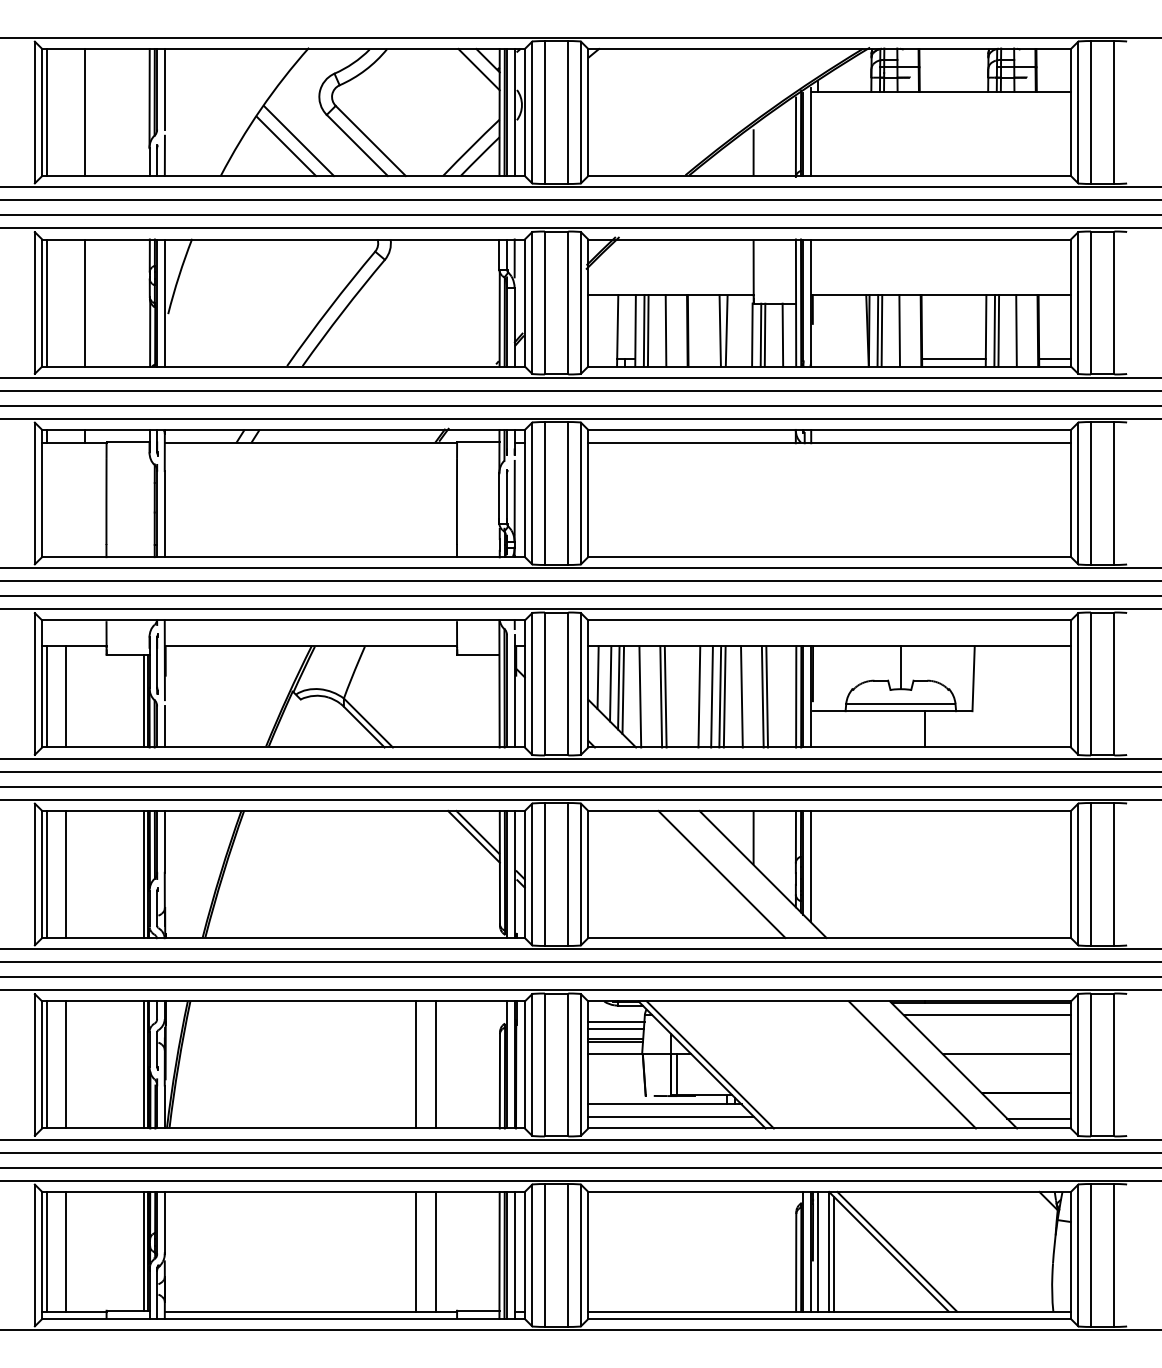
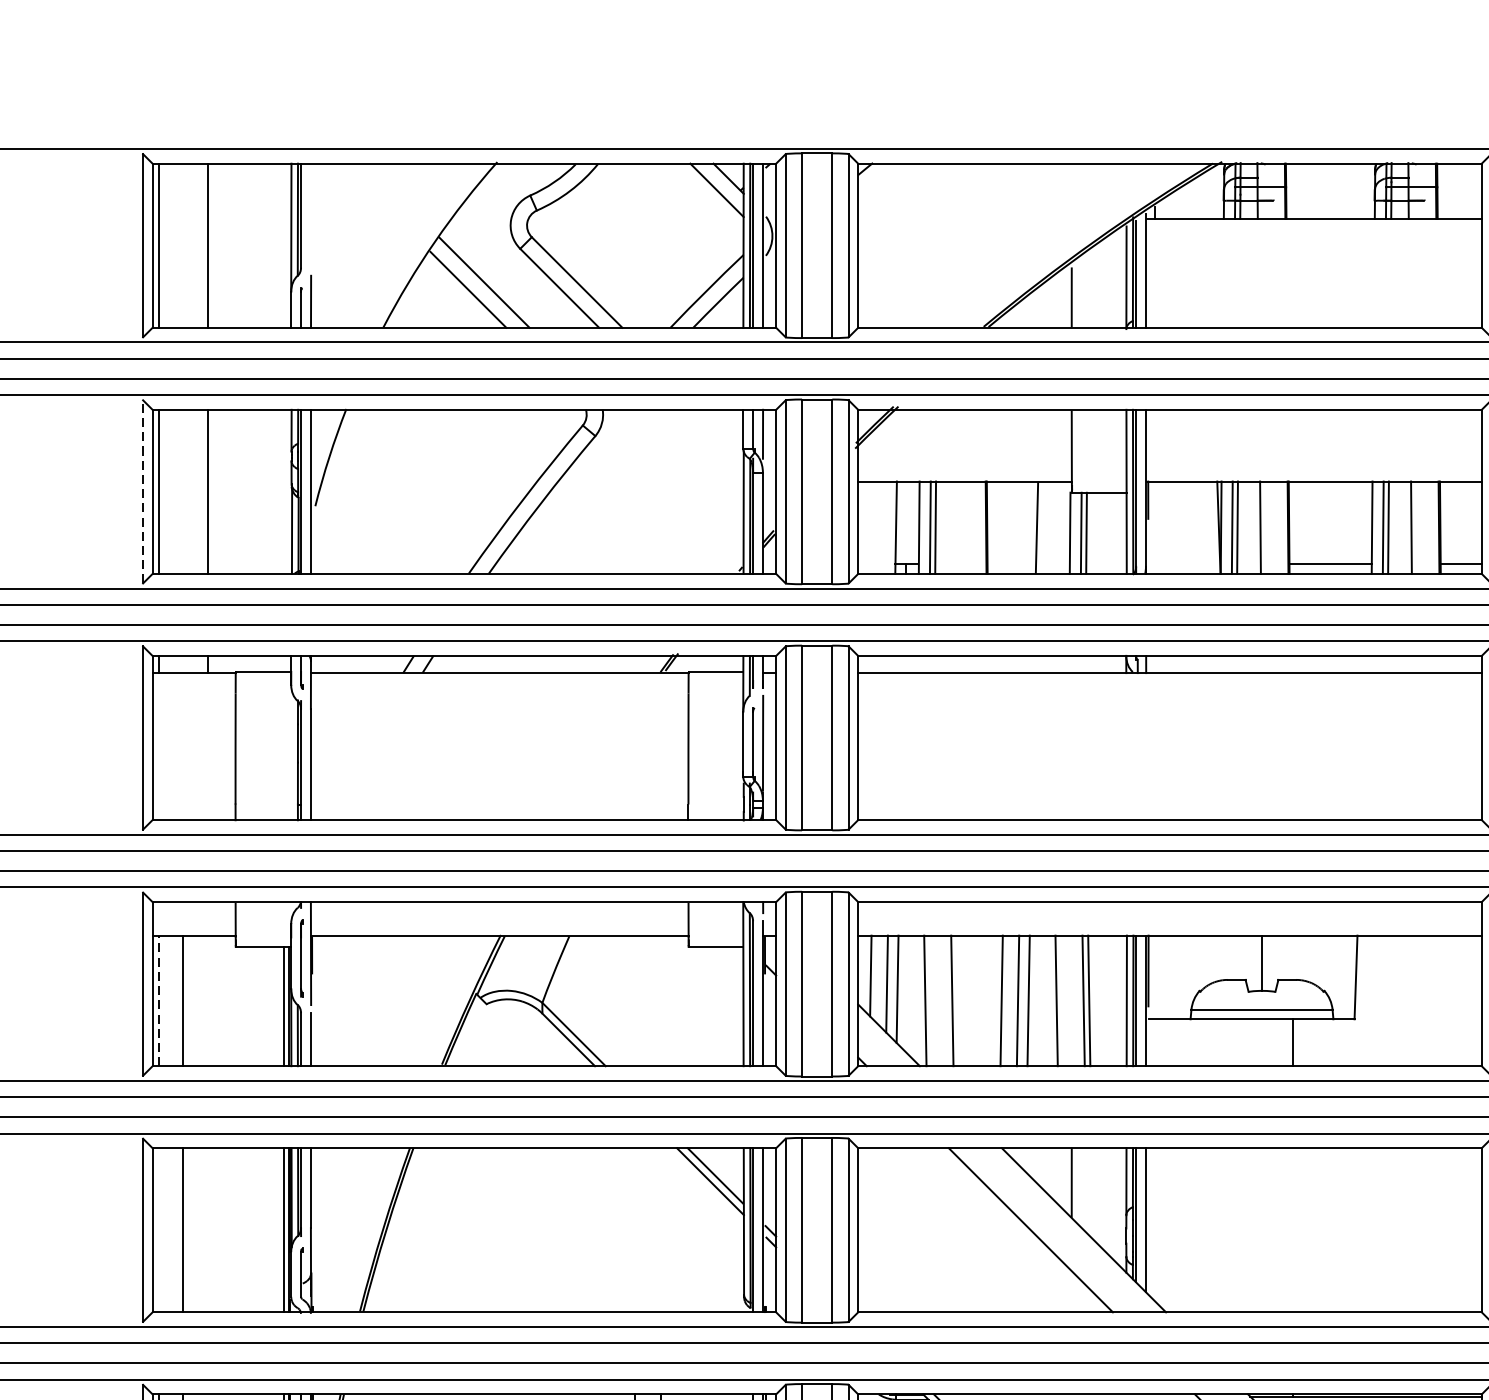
line: (164, 89) -> (310, 216), removed
line: (34, 303) -> (142, 492), solid -> dashed
line: (665, 330) -> (957, 527), removed
line: (719, 330) -> (1027, 527), removed
line: (782, 334) -> (1109, 532), removed
line: (623, 689) -> (903, 991), removed
line: (47, 696) -> (159, 1000), solid -> dashed
line: (665, 696) -> (957, 1000), removed
line: (724, 696) -> (1034, 1000), removed
line: (47, 873) -> (159, 1229), removed

